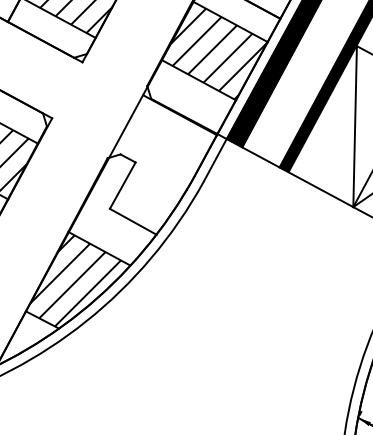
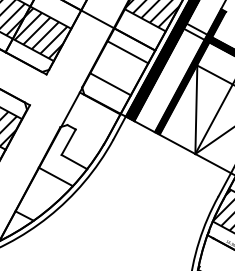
hatch: (218, 53) -> (121, 69), removed
hatch: (75, 280) -> (42, 194), removed

